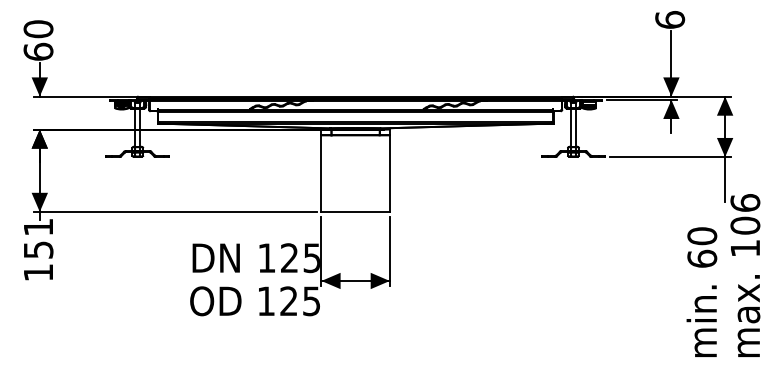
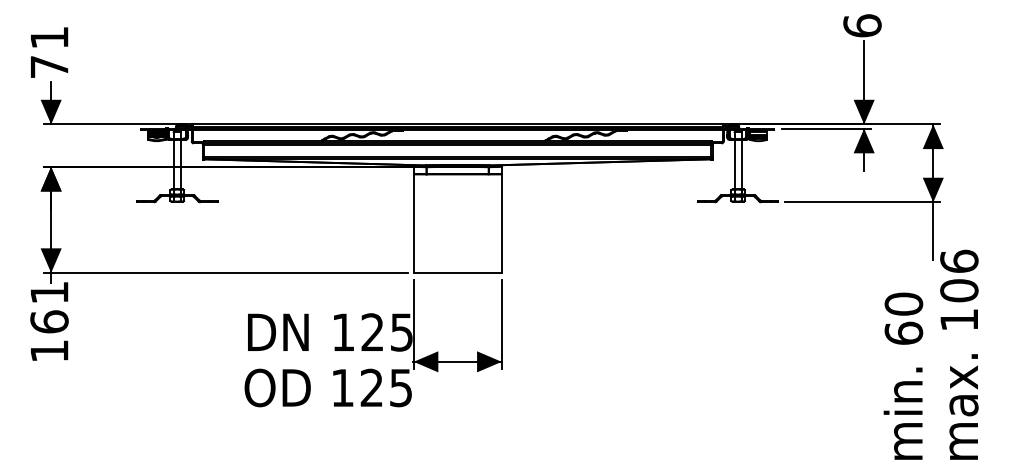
text: (38, 40) -> (49, 52), 60 -> 71
text: (38, 249) -> (49, 321), 151 -> 161

